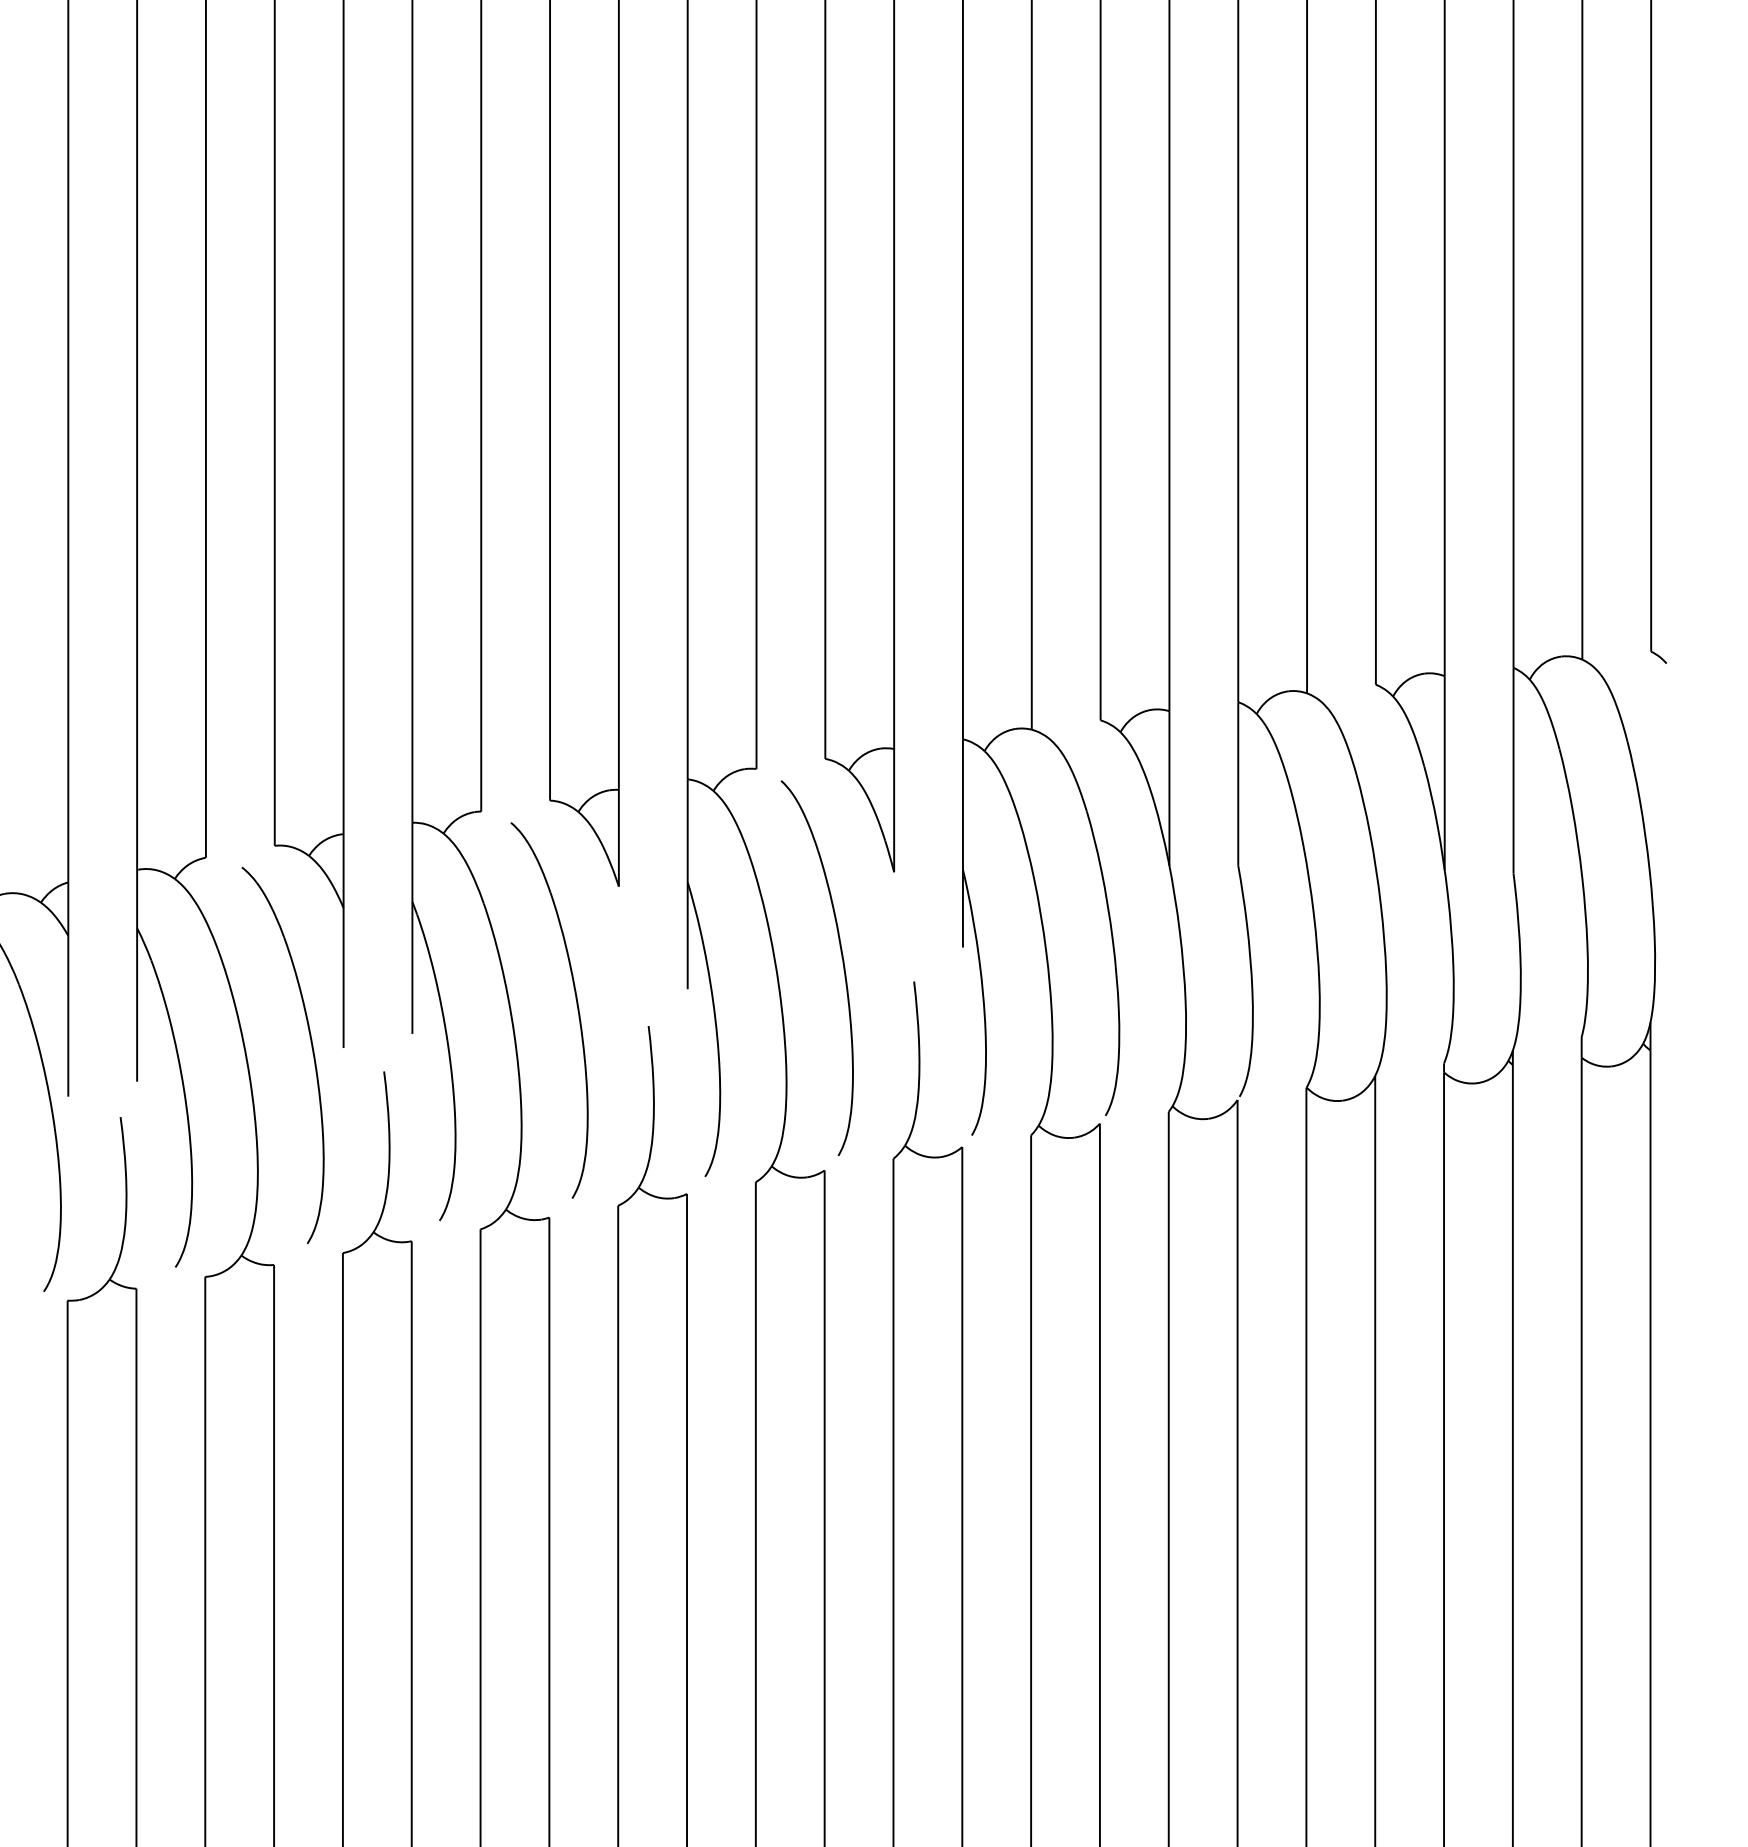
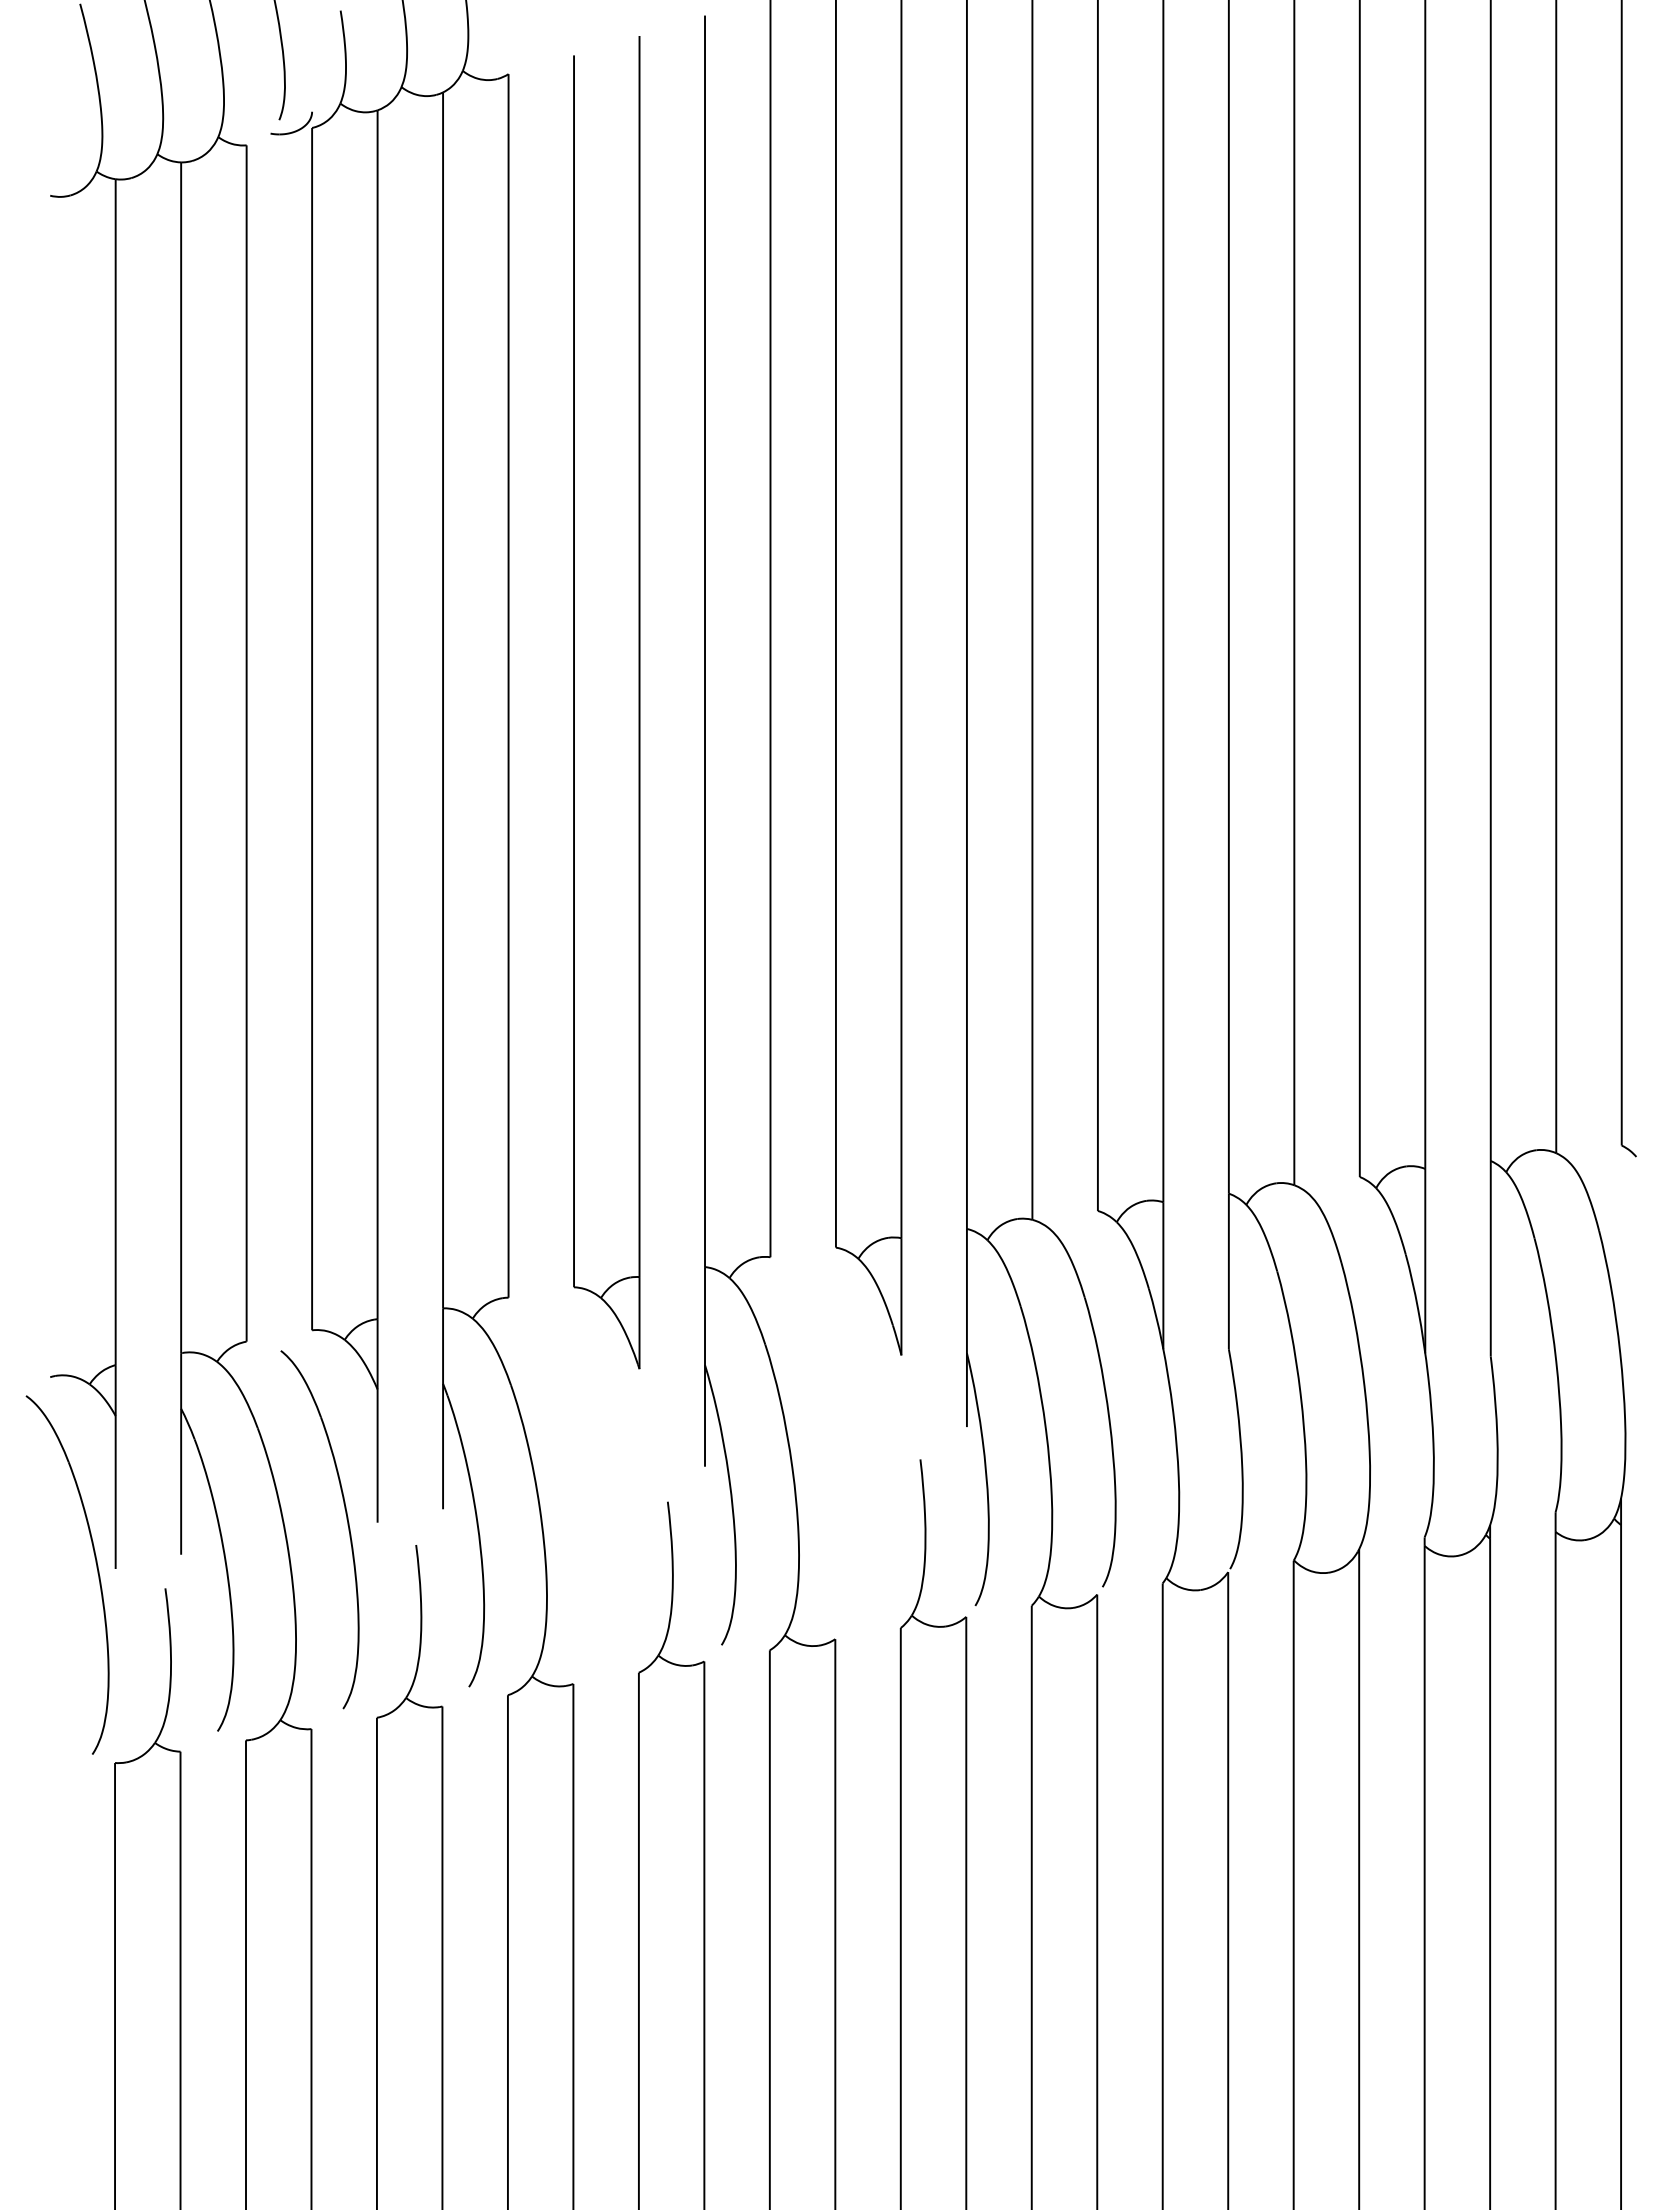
part: (842, 965) -> (852, 1444), removed
part: (576, 1006) -> (599, 1483), removed

